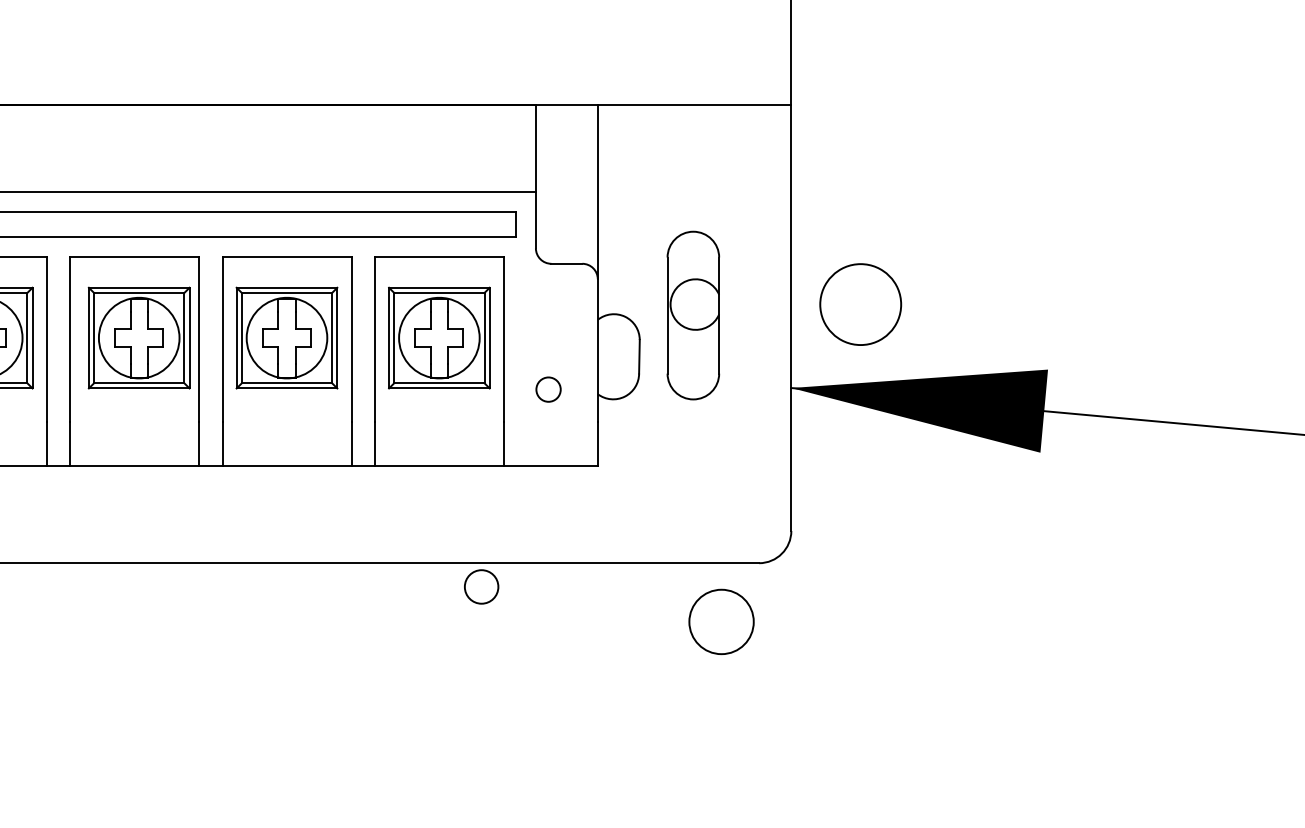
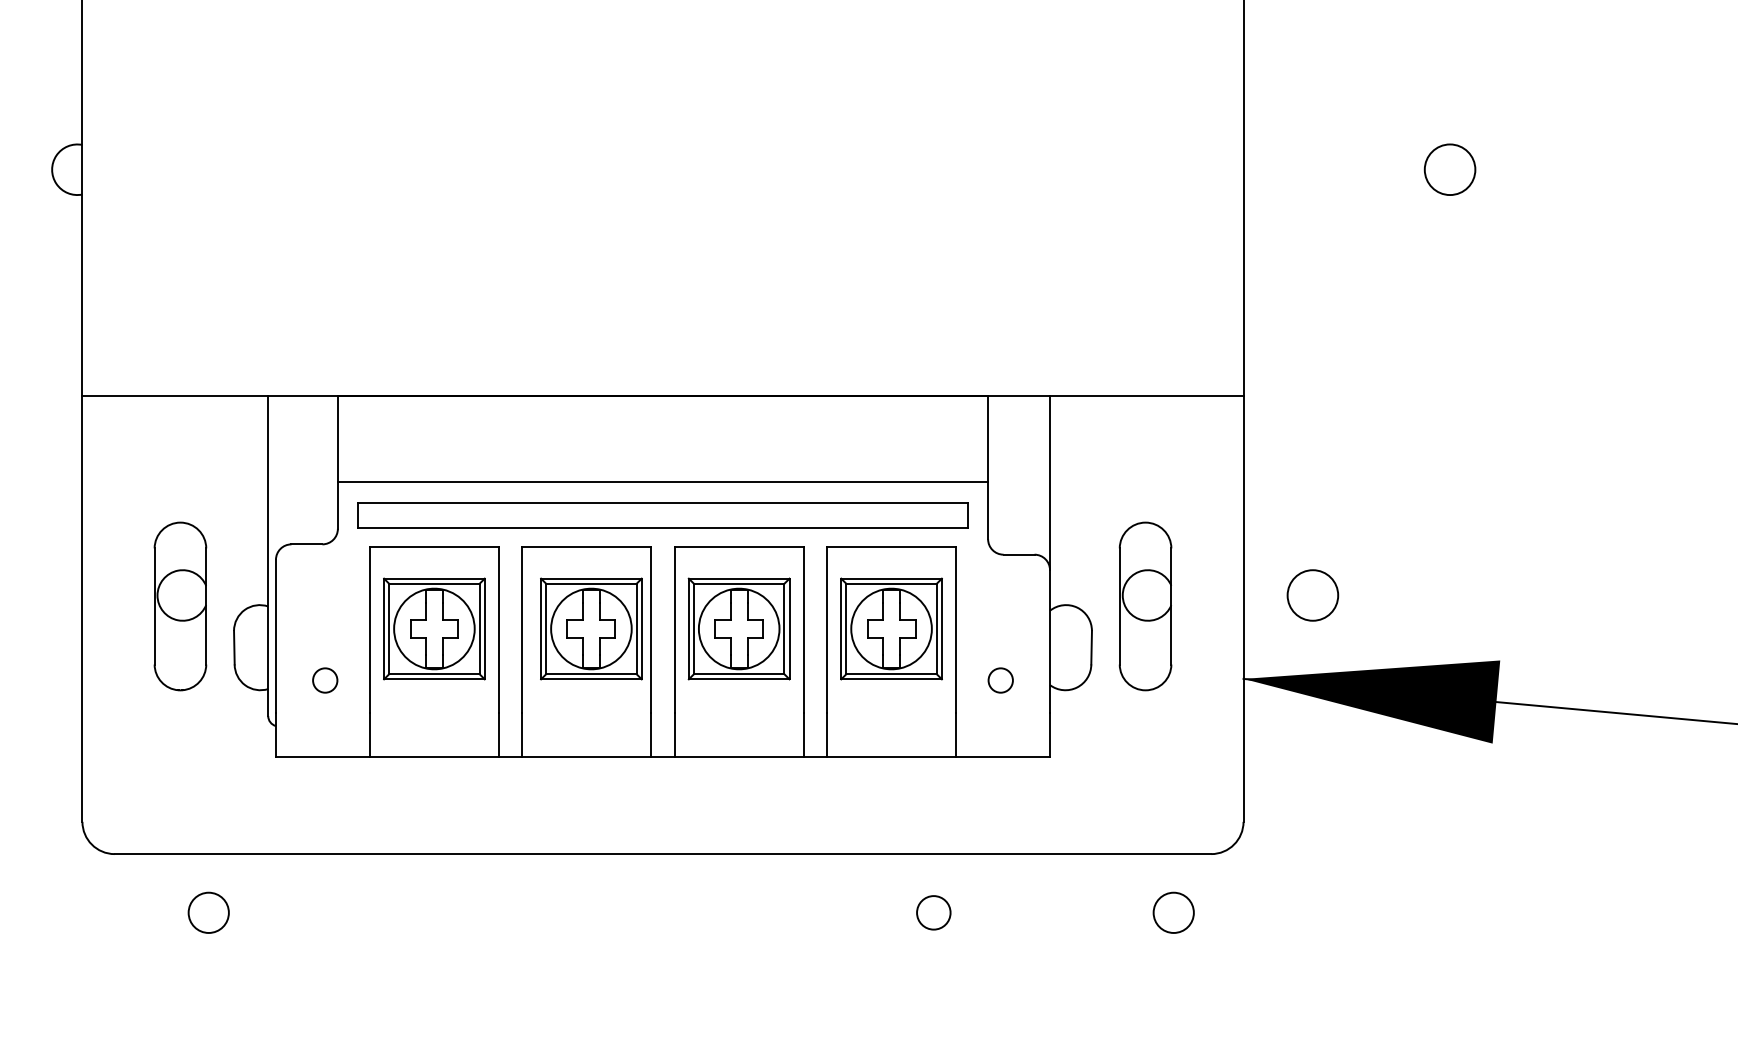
circle: (860, 304) -> (1312, 595), size x0.62
circle: (481, 586) -> (933, 912), moved
circle: (721, 621) -> (1173, 912), size x0.62

